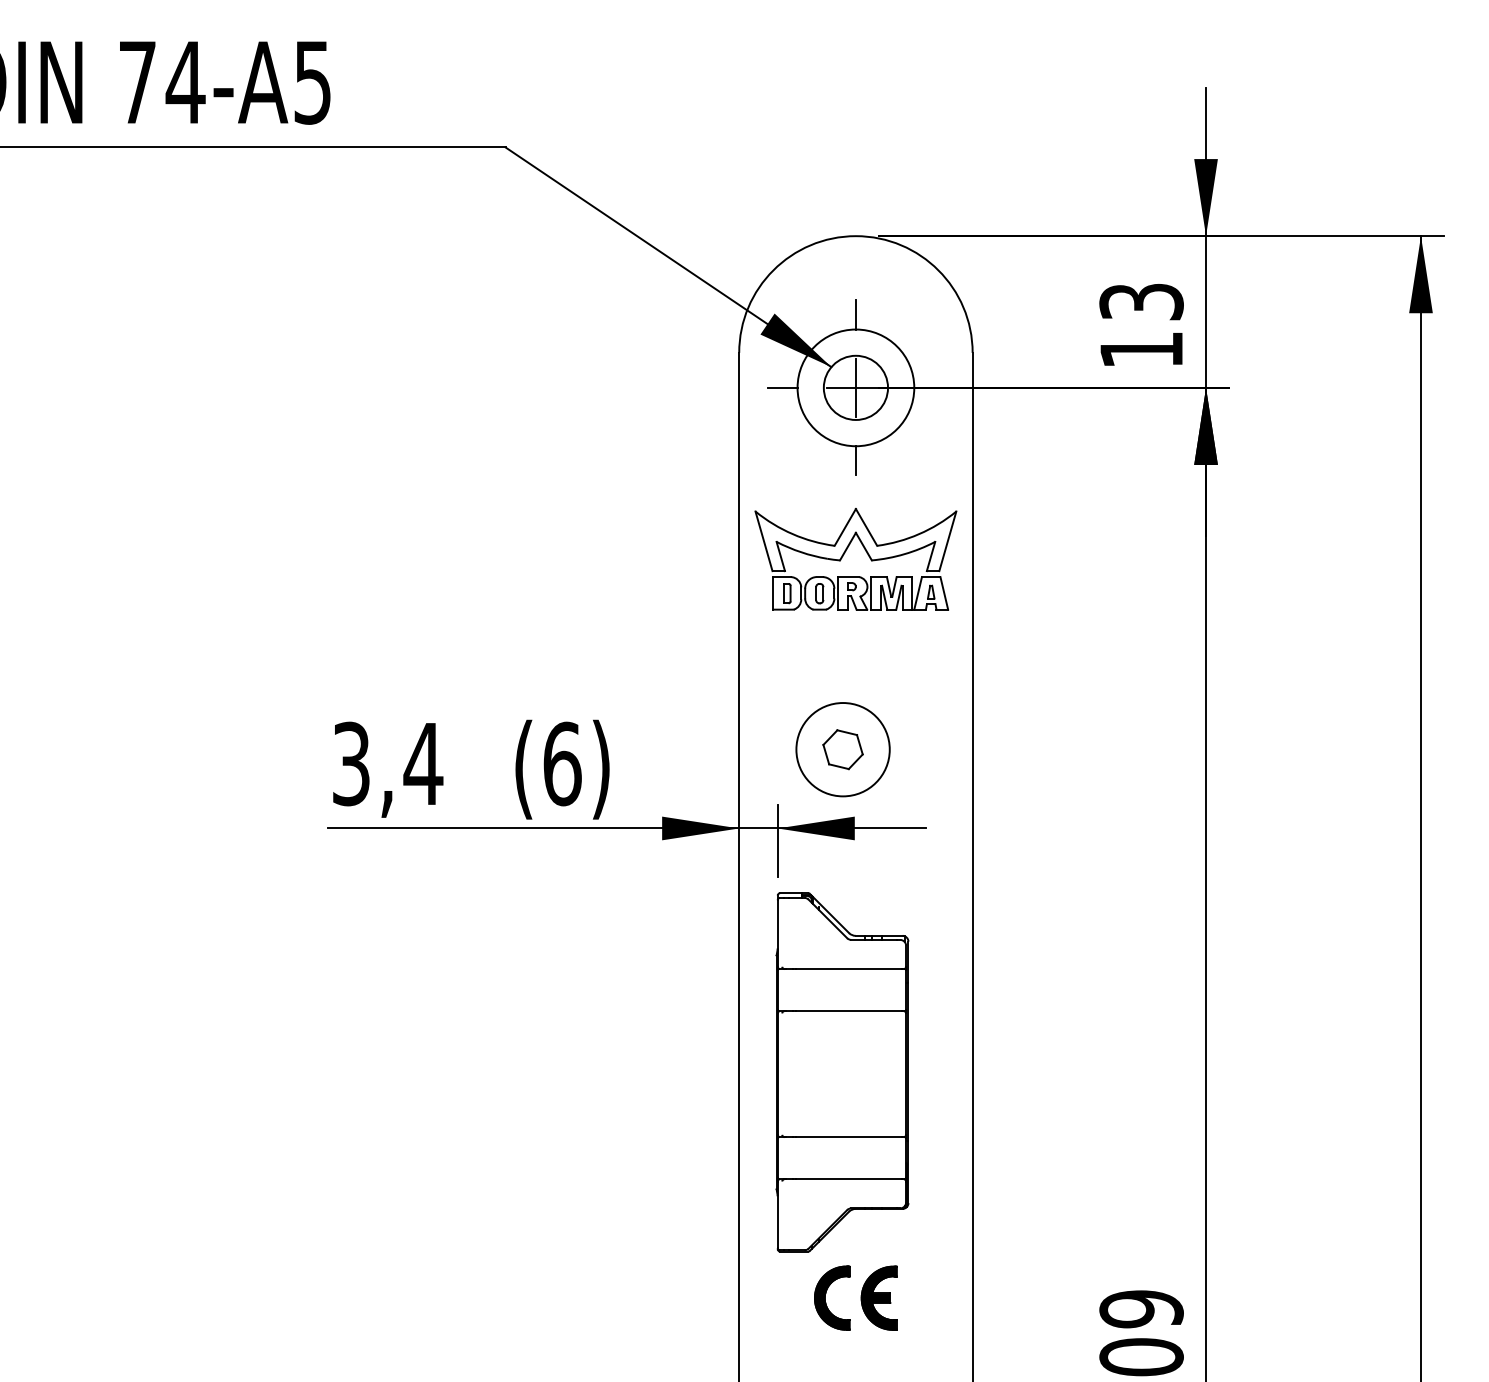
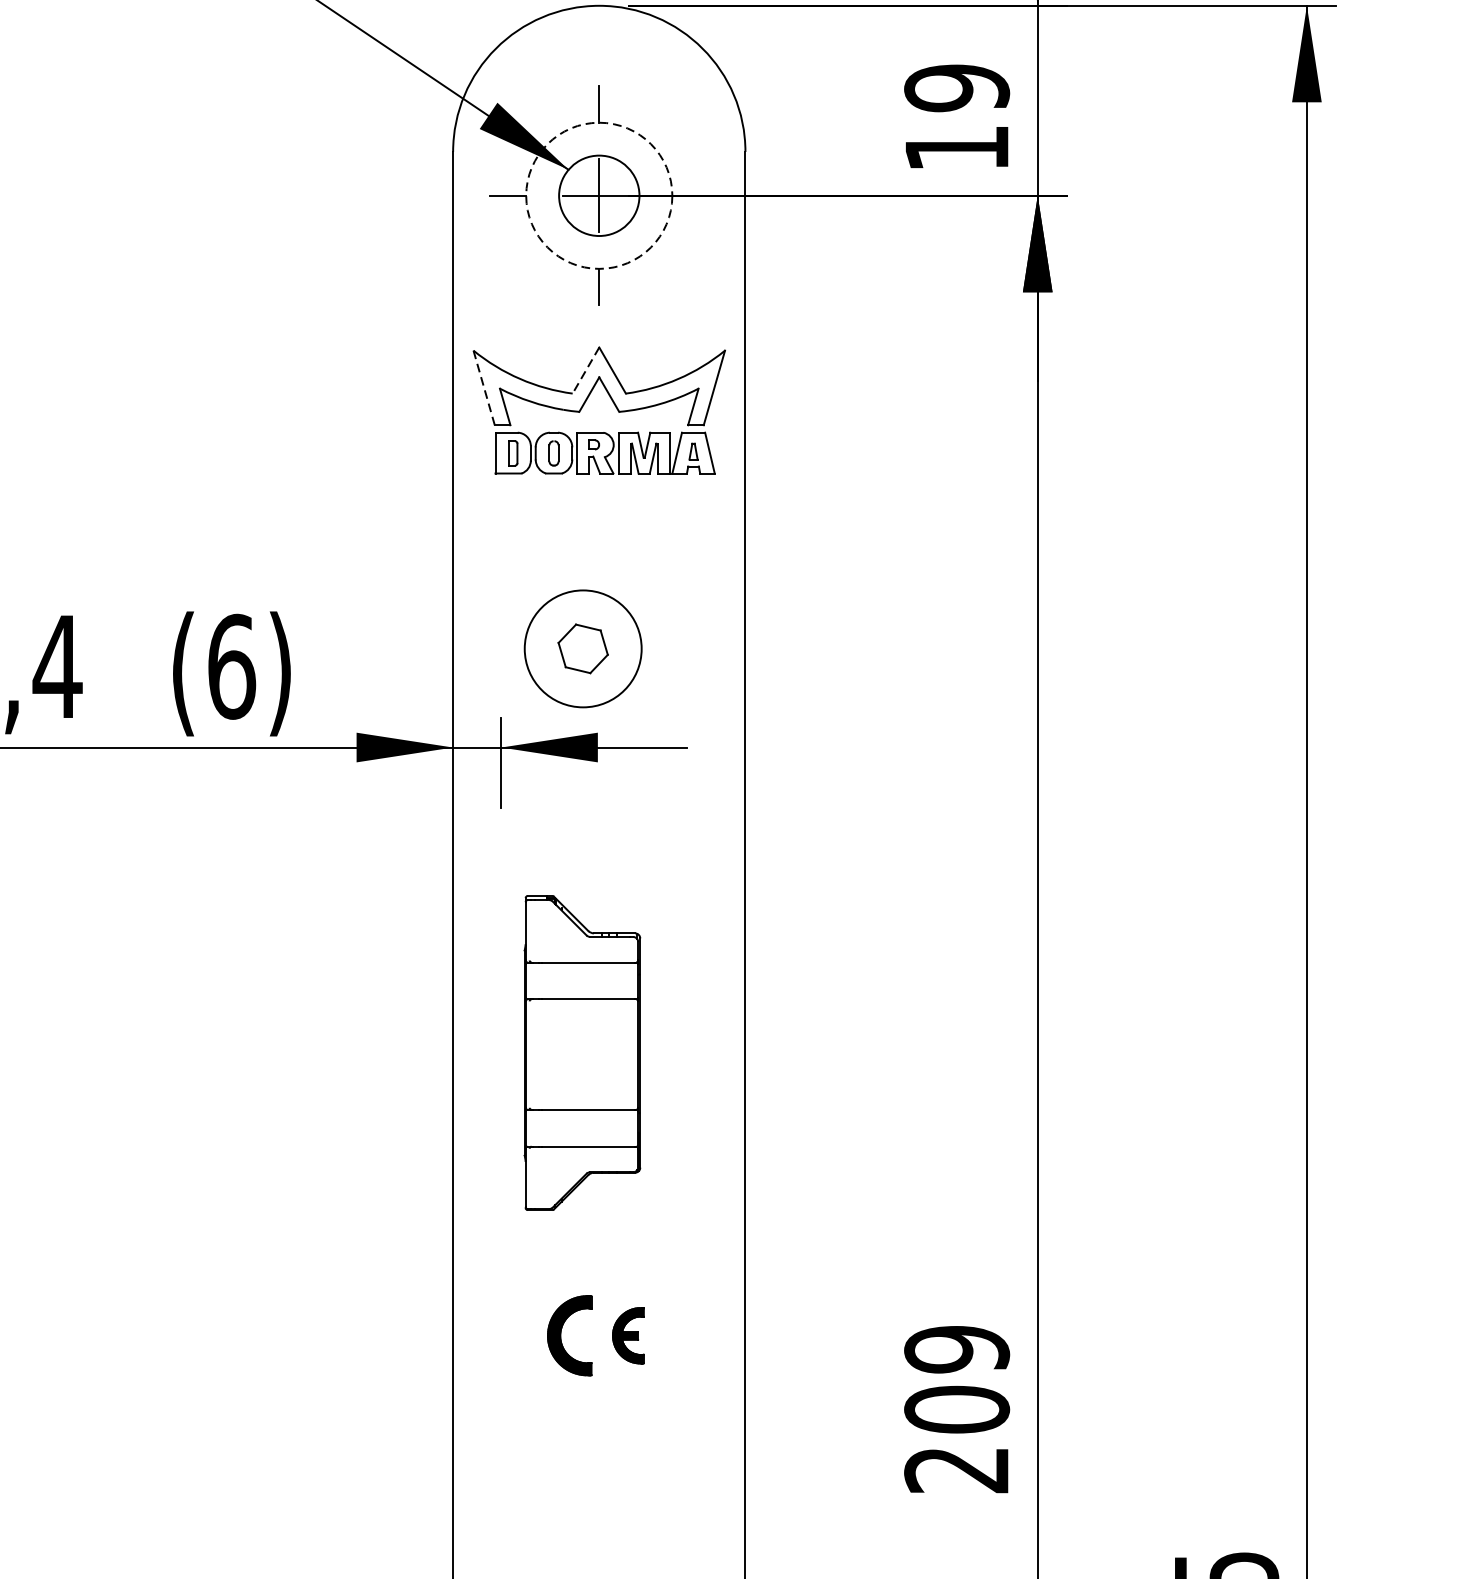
text: (1141, 302) -> (956, 88), 13 -> 19
circle: (855, 387) -> (598, 195), solid -> dashed
line: (845, 527) -> (586, 370), solid -> dashed
line: (764, 541) -> (484, 388), solid -> dashed
part: (842, 1072) -> (582, 1053), size x0.7
part: (878, 1297) -> (627, 1334), size x0.7

